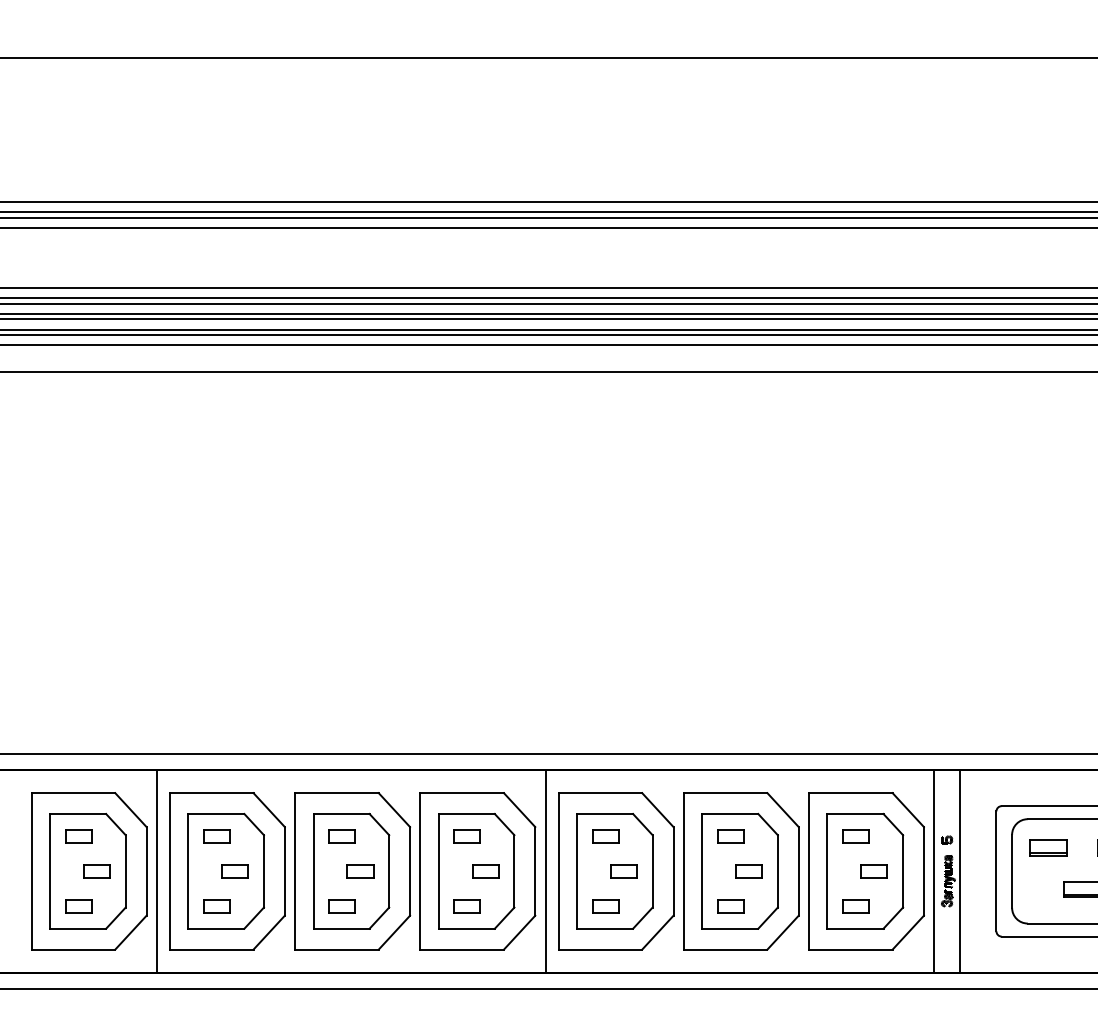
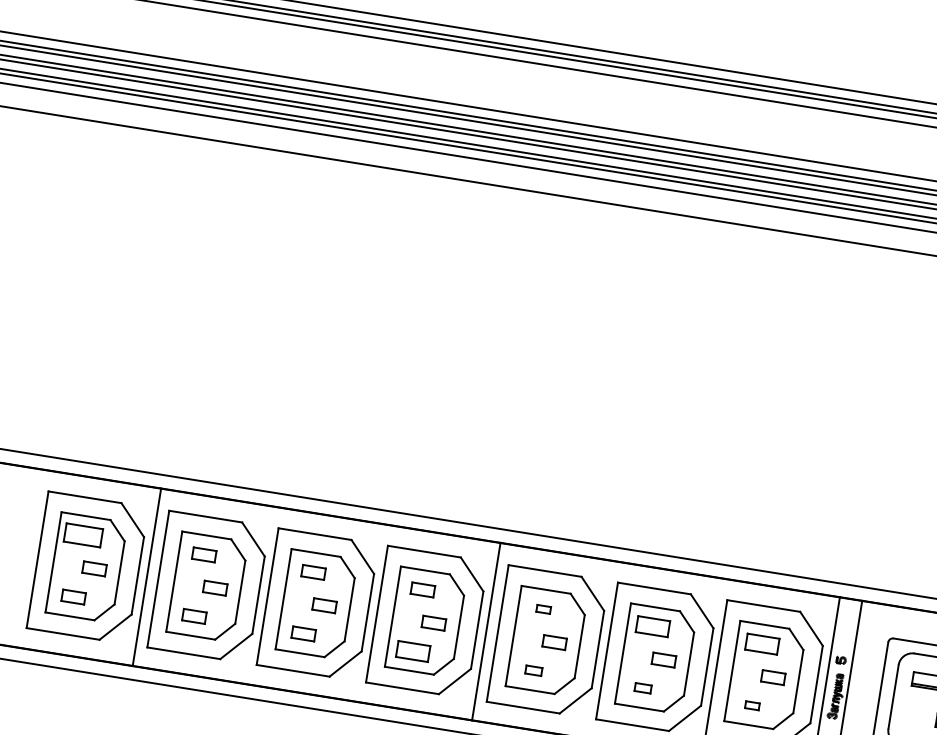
part: (78, 836) -> (83, 535), size x1.6
part: (605, 836) -> (543, 609), size x0.6
part: (730, 836) -> (652, 627), size x1.4
part: (855, 836) -> (761, 644), size x1.4
part: (466, 906) -> (412, 651), size x1.4
part: (605, 906) -> (533, 670), size x0.7
part: (730, 906) -> (642, 688), size x0.7
part: (855, 906) -> (751, 705), size x0.6

